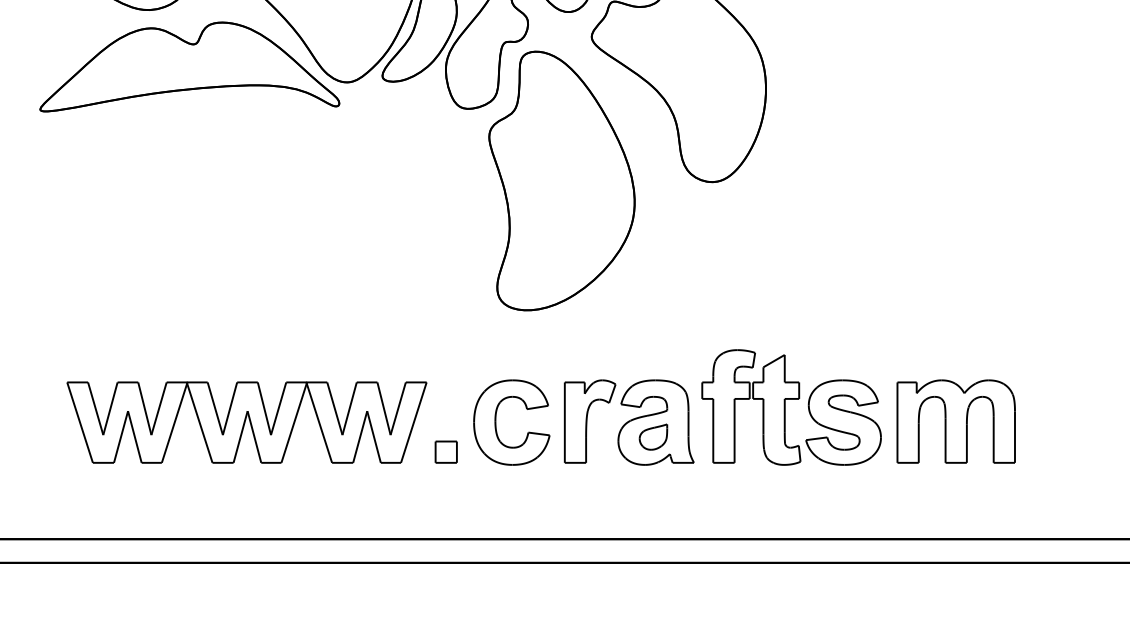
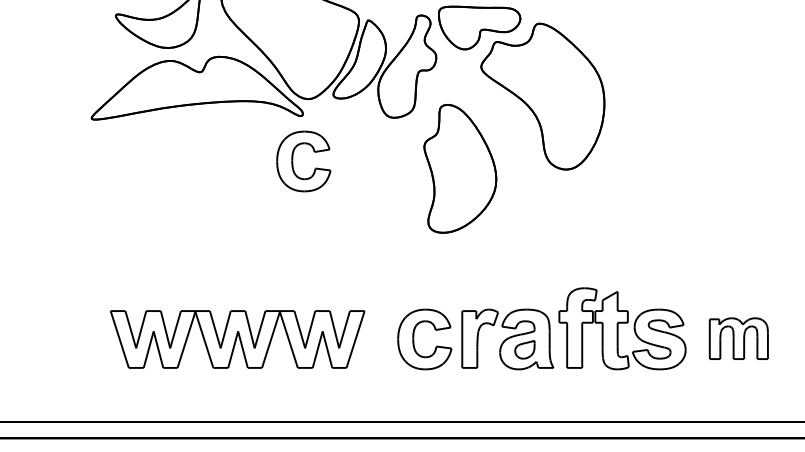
part: (325, 170) -> (293, 161), added
part: (562, 180) -> (460, 168), size x0.7
part: (955, 421) -> (738, 338), size x0.7
part: (446, 452) -> (378, 360), removed

